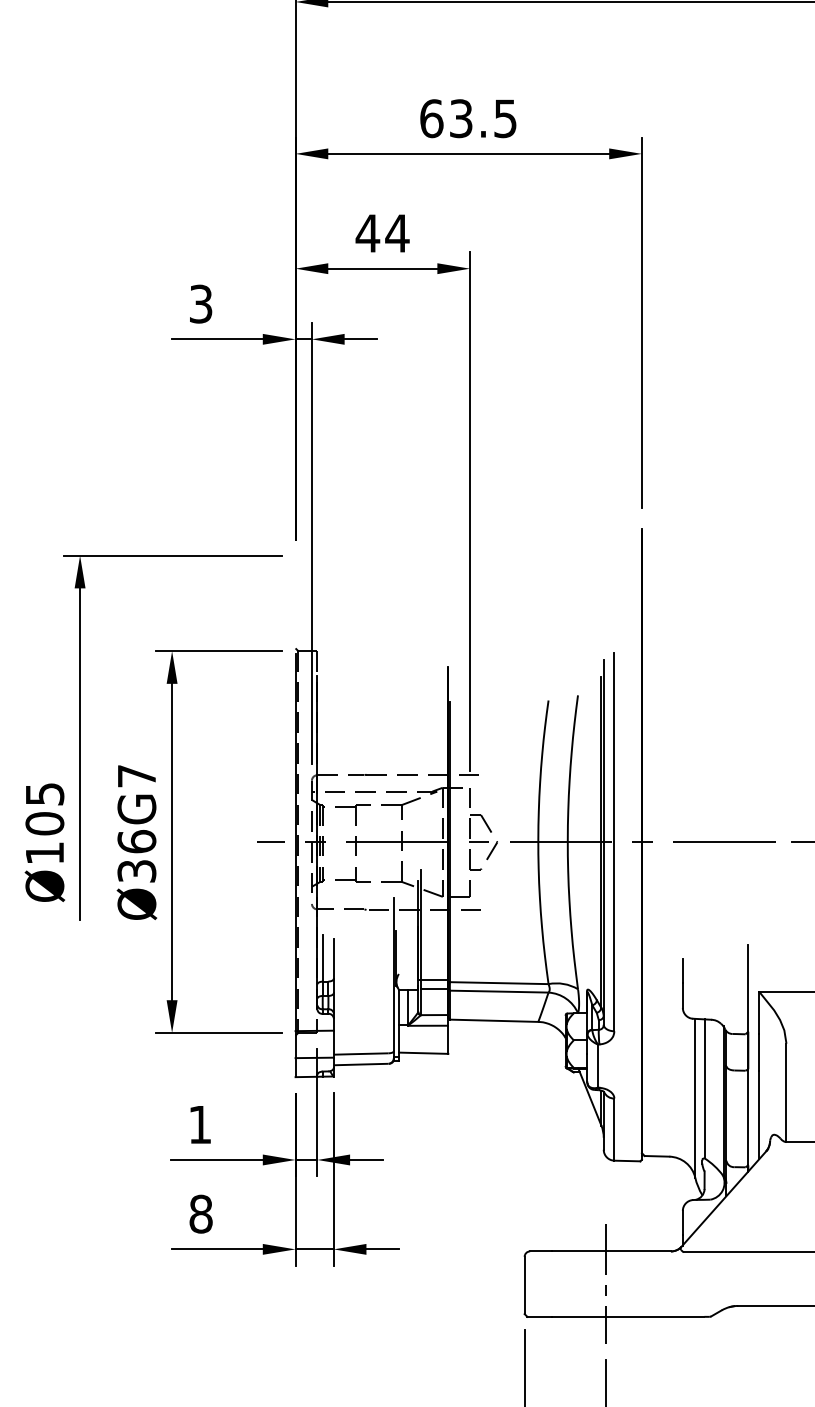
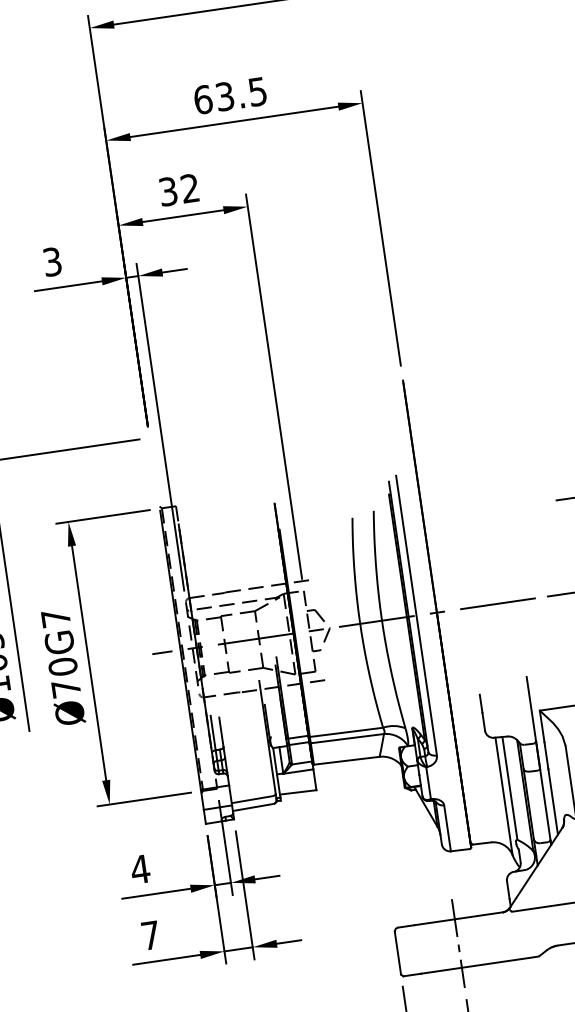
text: (382, 233) -> (179, 190), 44 -> 32
text: (136, 856) -> (64, 677), Ø36G7 -> Ø70G7
text: (199, 1124) -> (139, 869), 1 -> 4
text: (200, 1213) -> (150, 935), 8 -> 7

